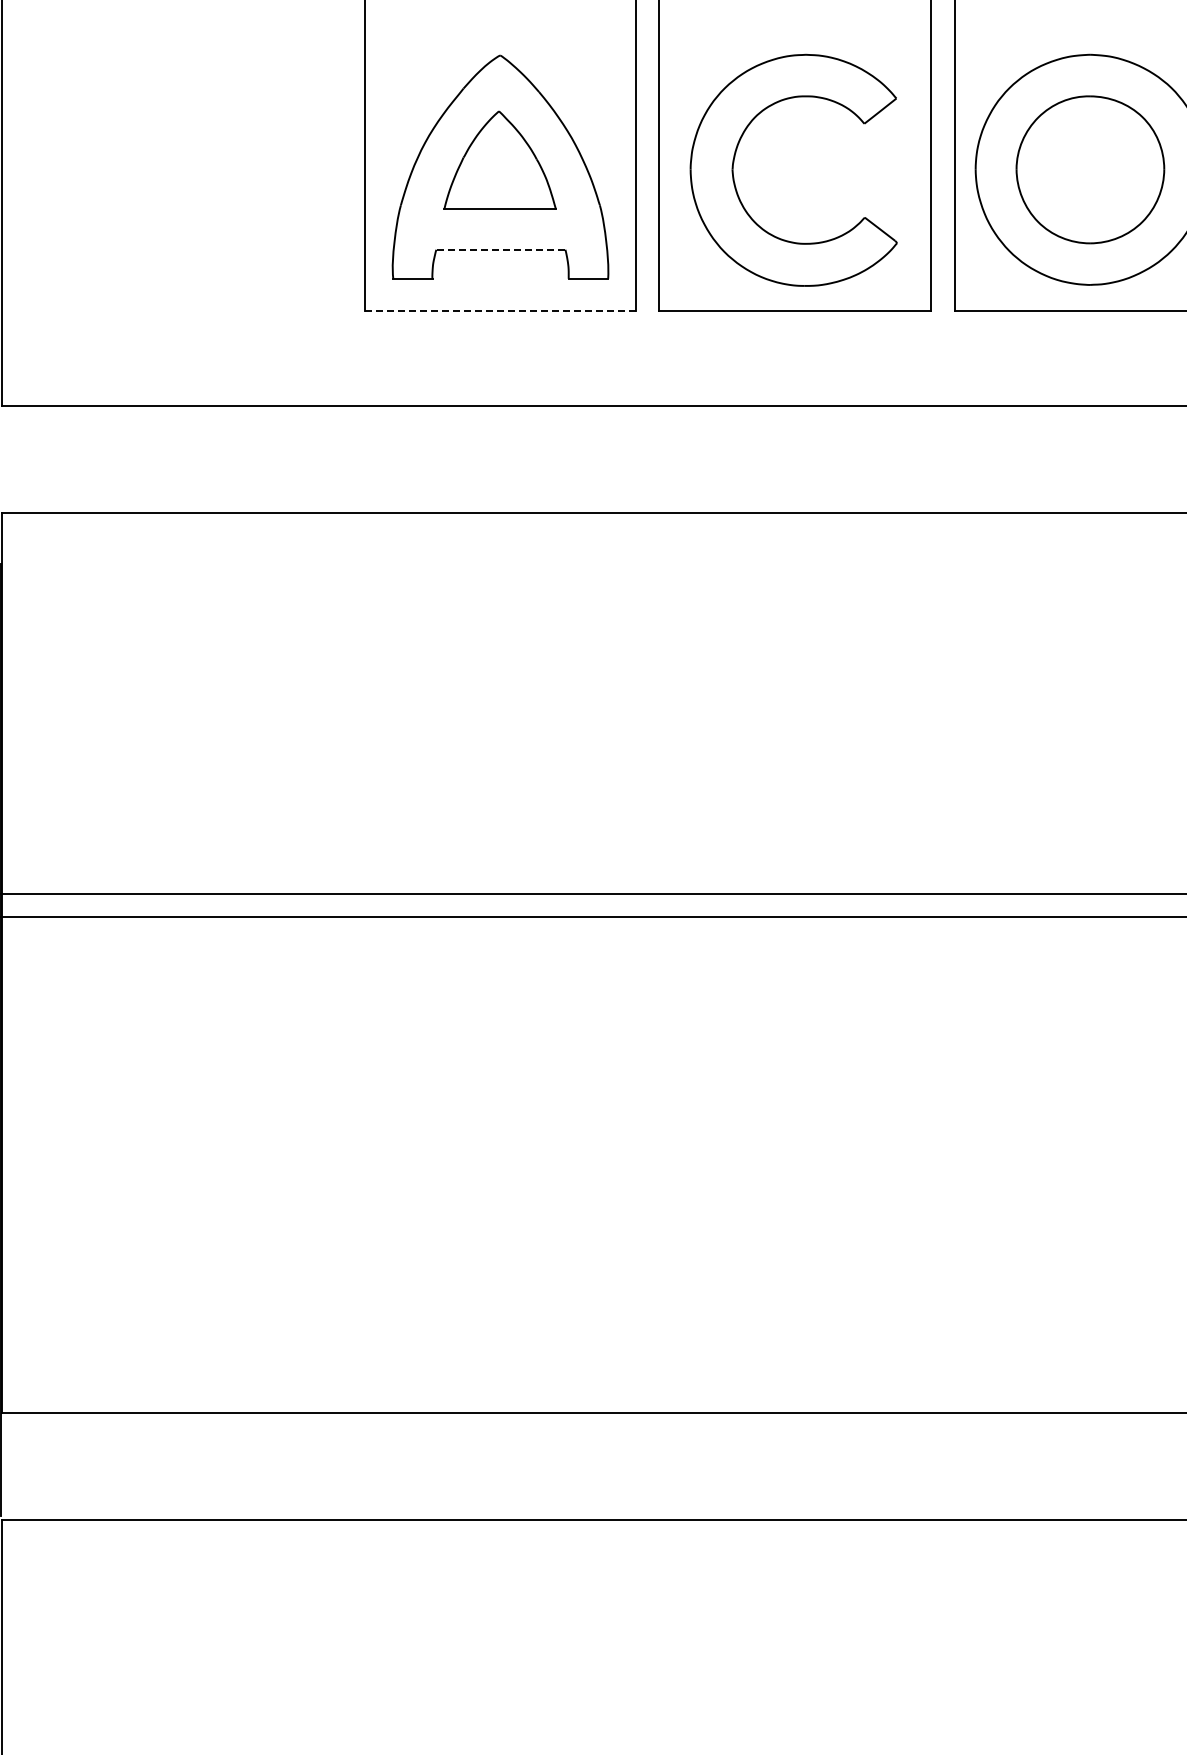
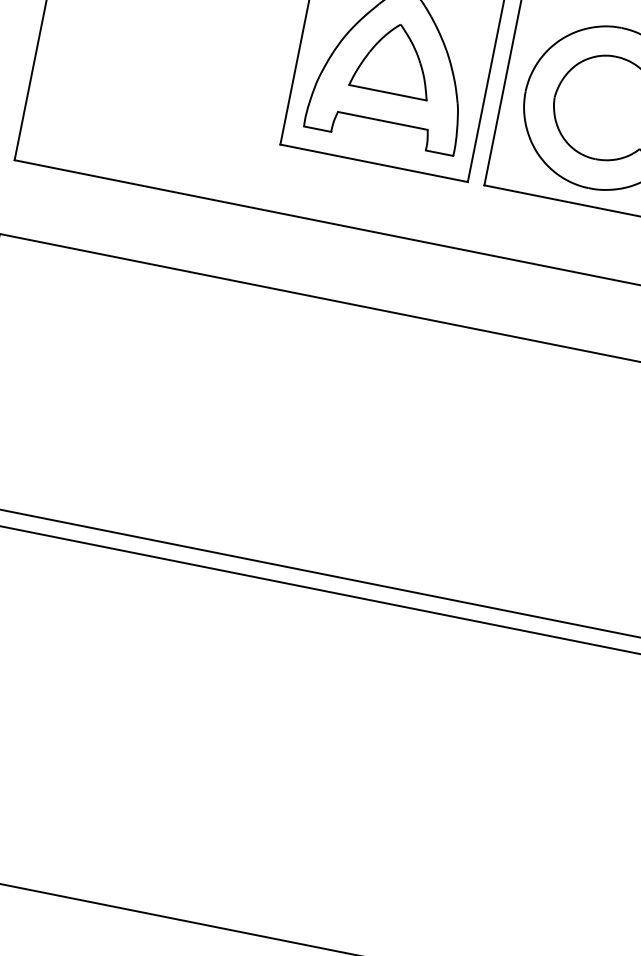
line: (500, 249) -> (382, 120), dashed -> solid
line: (500, 310) -> (374, 162), dashed -> solid

